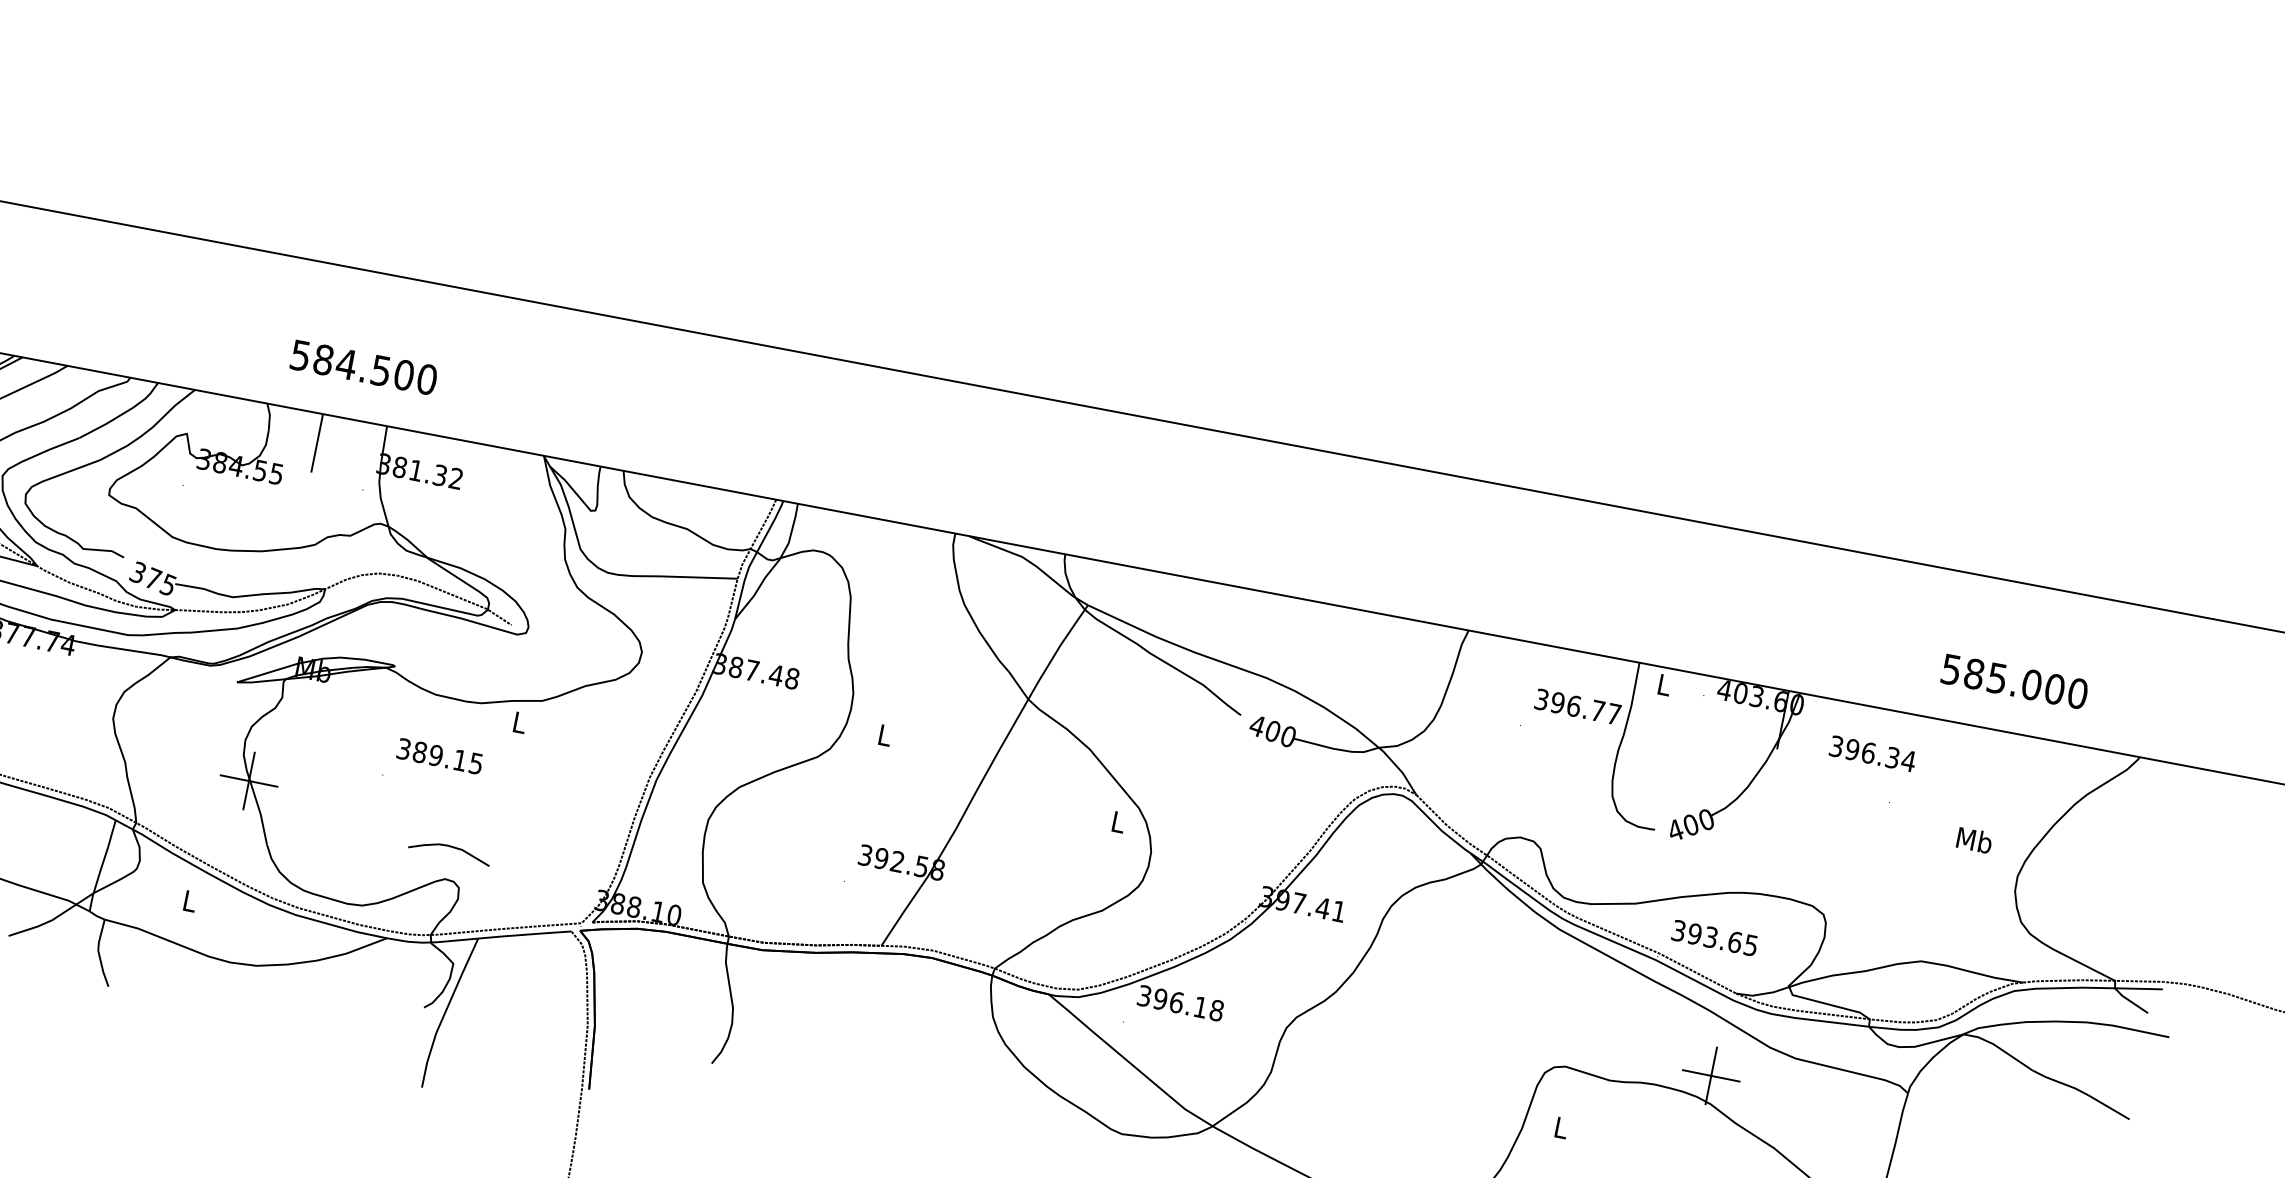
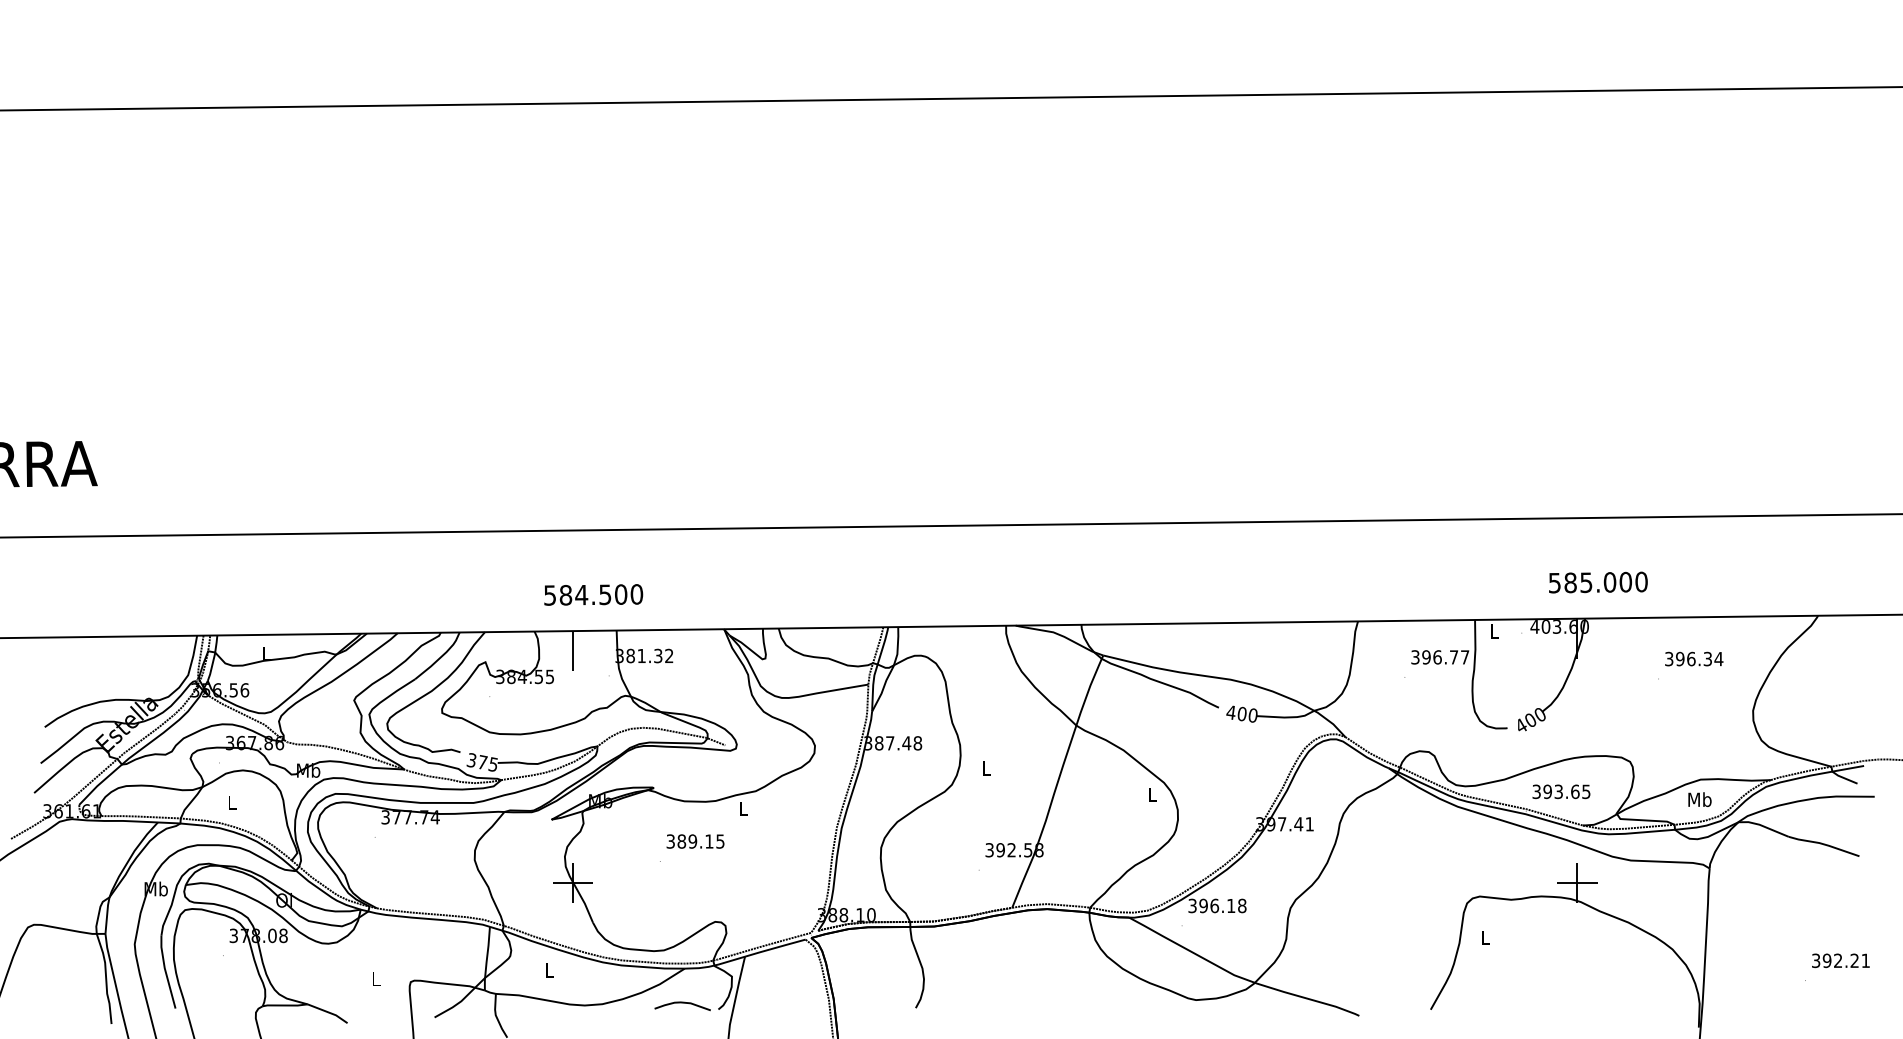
text: (2015, 681) -> (1598, 582), moved
text: (1873, 753) -> (1694, 658), moved
text: (1974, 840) -> (1699, 799), moved
curve: (450, 847) -> (682, 1003), moved

